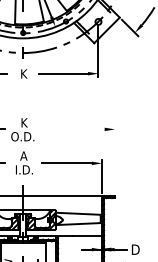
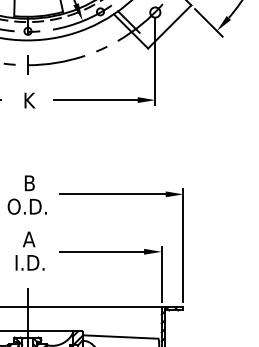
text: (24, 122) -> (30, 182), K -> B
line: (73, 129) -> (113, 194), added
line: (115, 159) -> (184, 245), added

